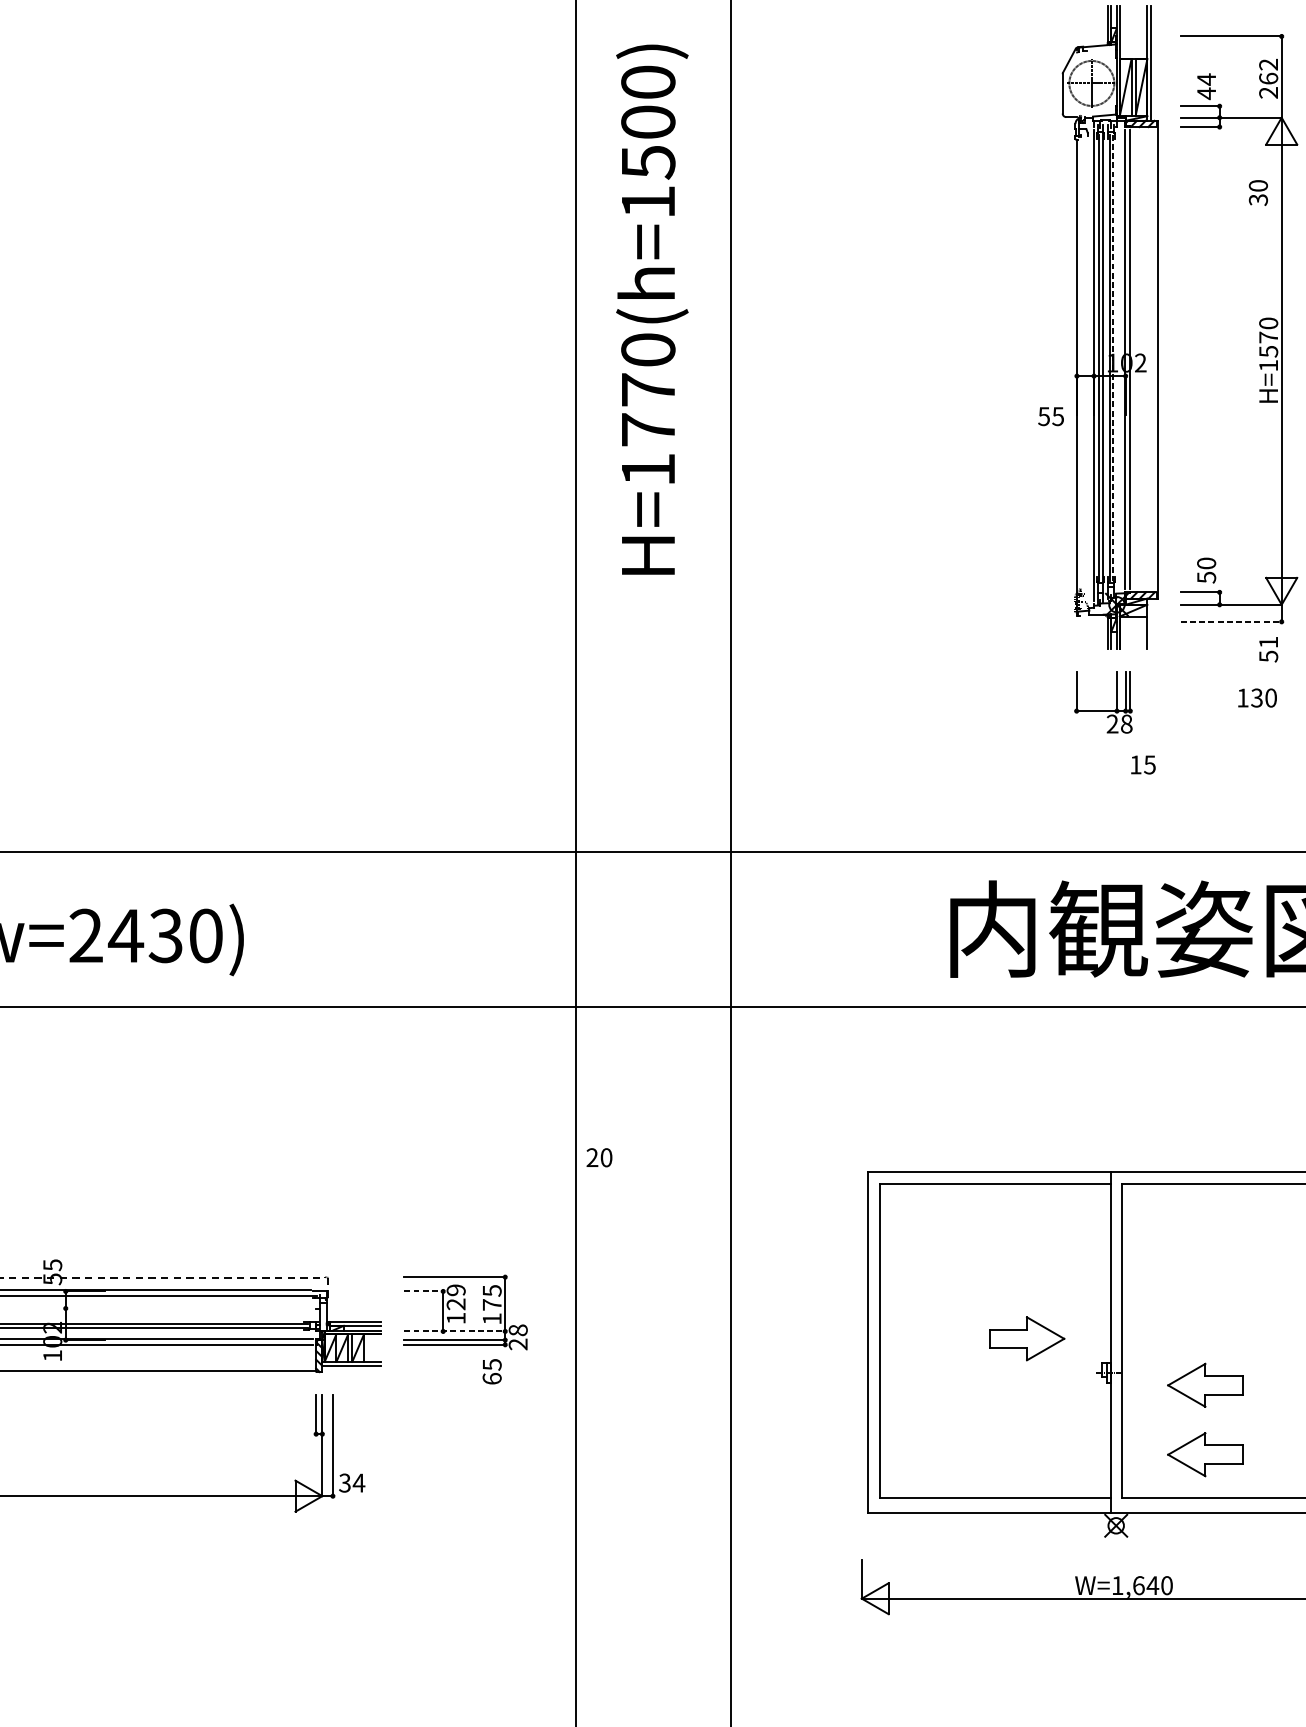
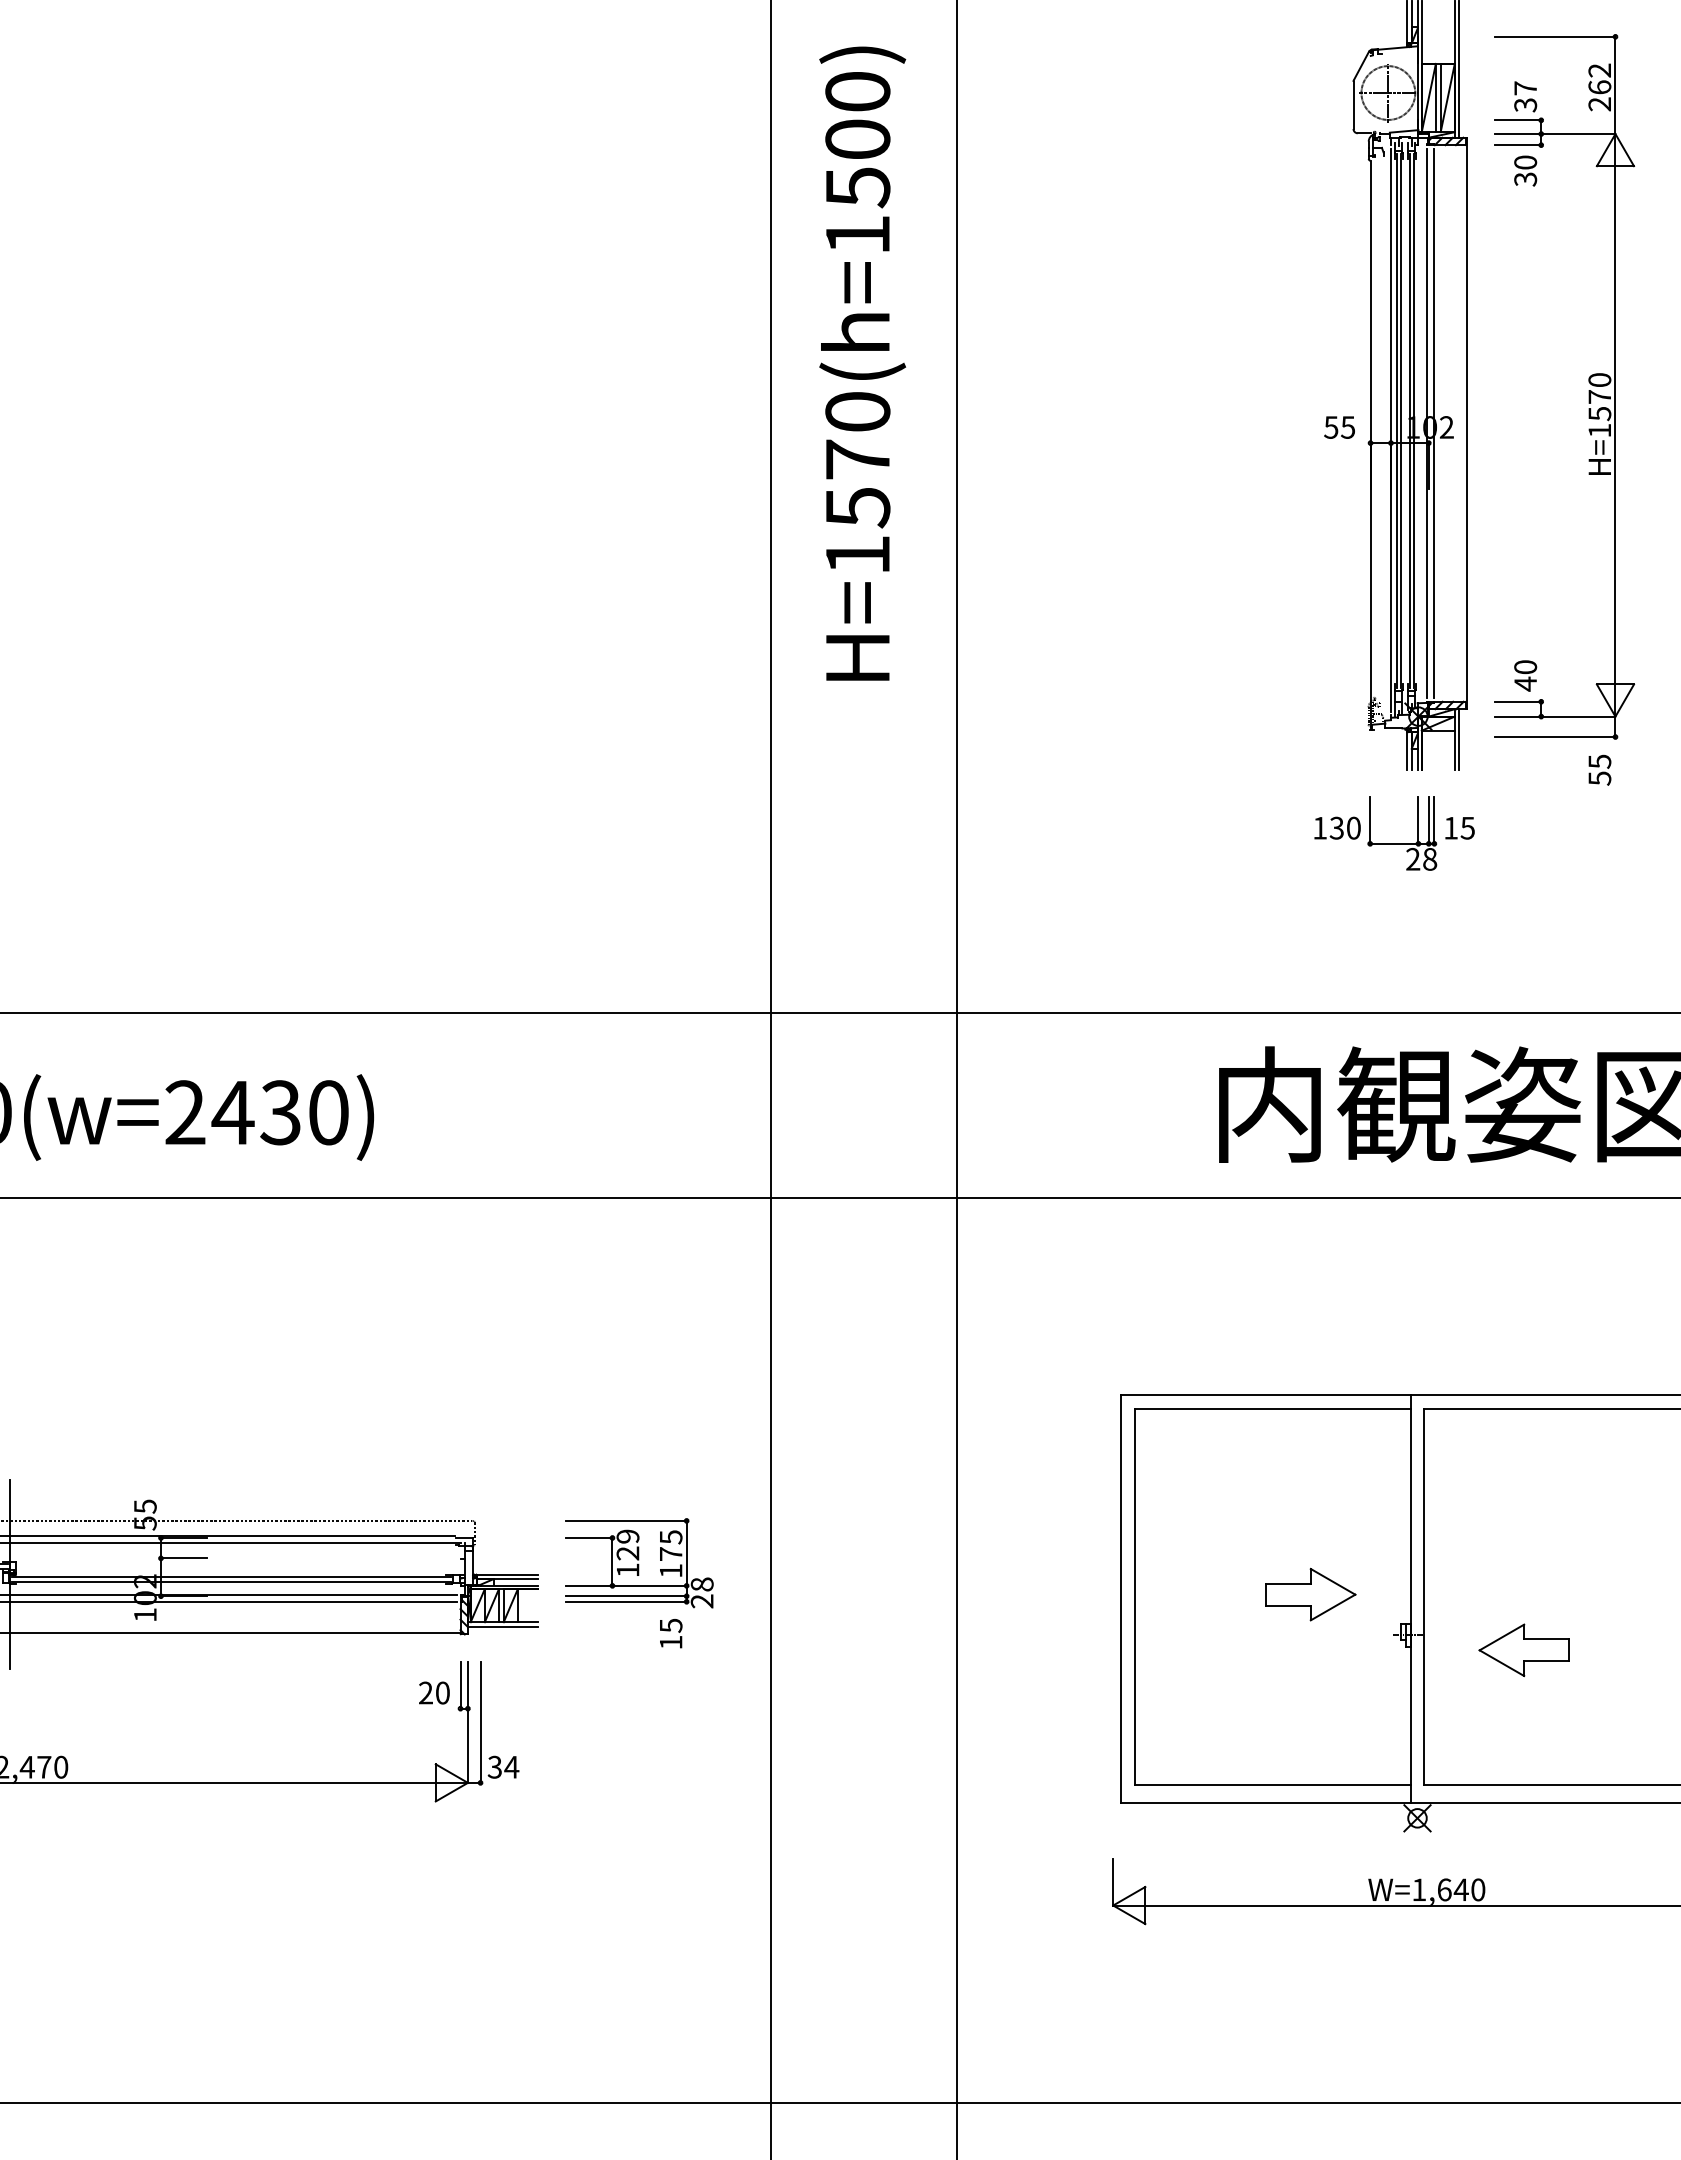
text: (1206, 86) -> (1525, 96), 44 -> 37
text: (1258, 192) -> (1525, 170), moved
line: (1113, 358) -> (1414, 421), dashed -> solid
text: (1051, 416) -> (1339, 427), moved
text: (648, 429) -> (858, 507), H=1770(h=1500) -> H=1570(h=1500)
text: (1206, 577) -> (1525, 683), 50 -> 40
line: (1231, 622) -> (1555, 737), dashed -> solid
line: (1151, 623) -> (1459, 739), added
text: (1268, 642) -> (1599, 761), 51 -> 55
text: (1257, 697) -> (1337, 827), moved
text: (1142, 765) -> (1459, 828), moved
text: (599, 1157) -> (434, 1692), moved
line: (424, 1291) -> (589, 1537), dashed -> solid
line: (84, 1308) -> (183, 1558), added
line: (454, 1331) -> (626, 1585), dashed -> solid
text: (491, 1378) -> (670, 1642), 65 -> 15
part: (1204, 1454) -> (1523, 1733), removed

